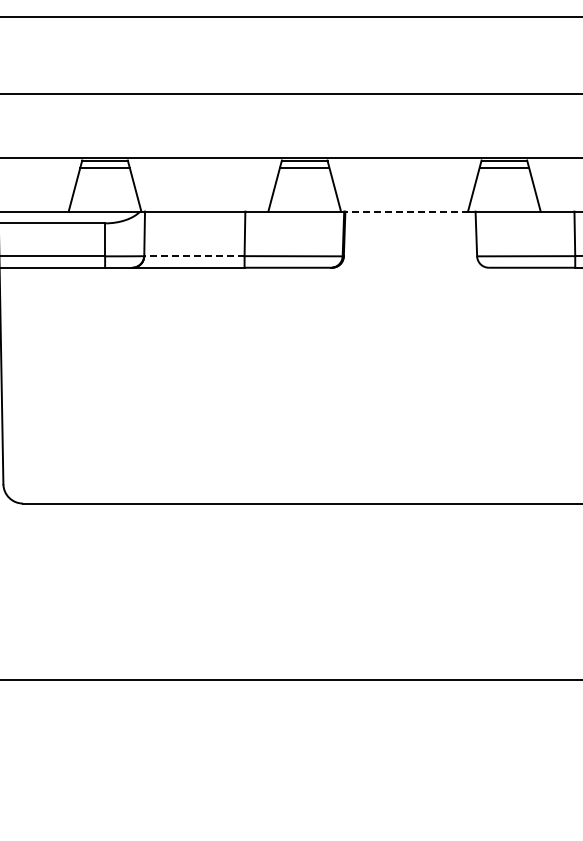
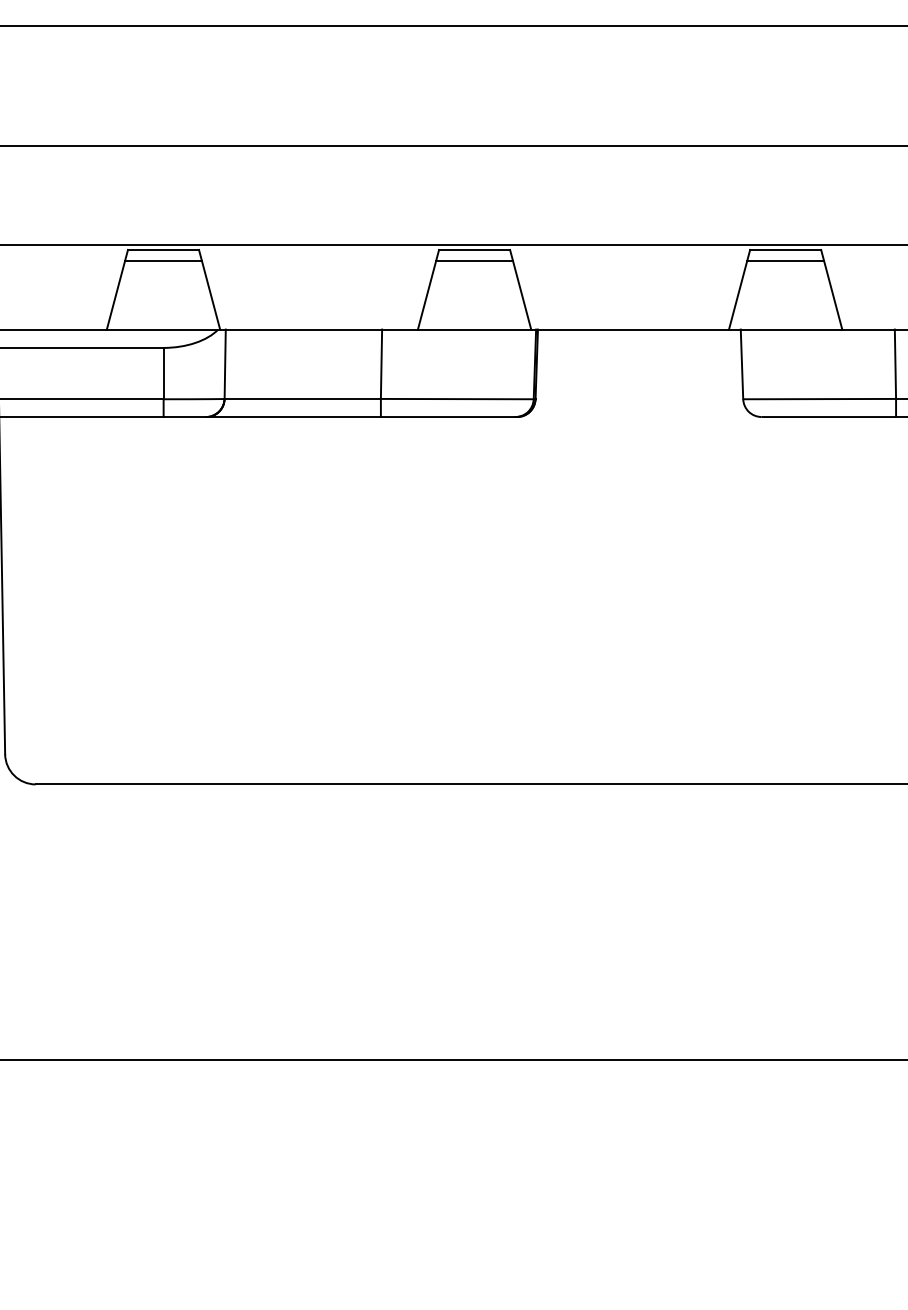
line: (405, 211) -> (631, 329), dashed -> solid
line: (193, 256) -> (301, 399), dashed -> solid

